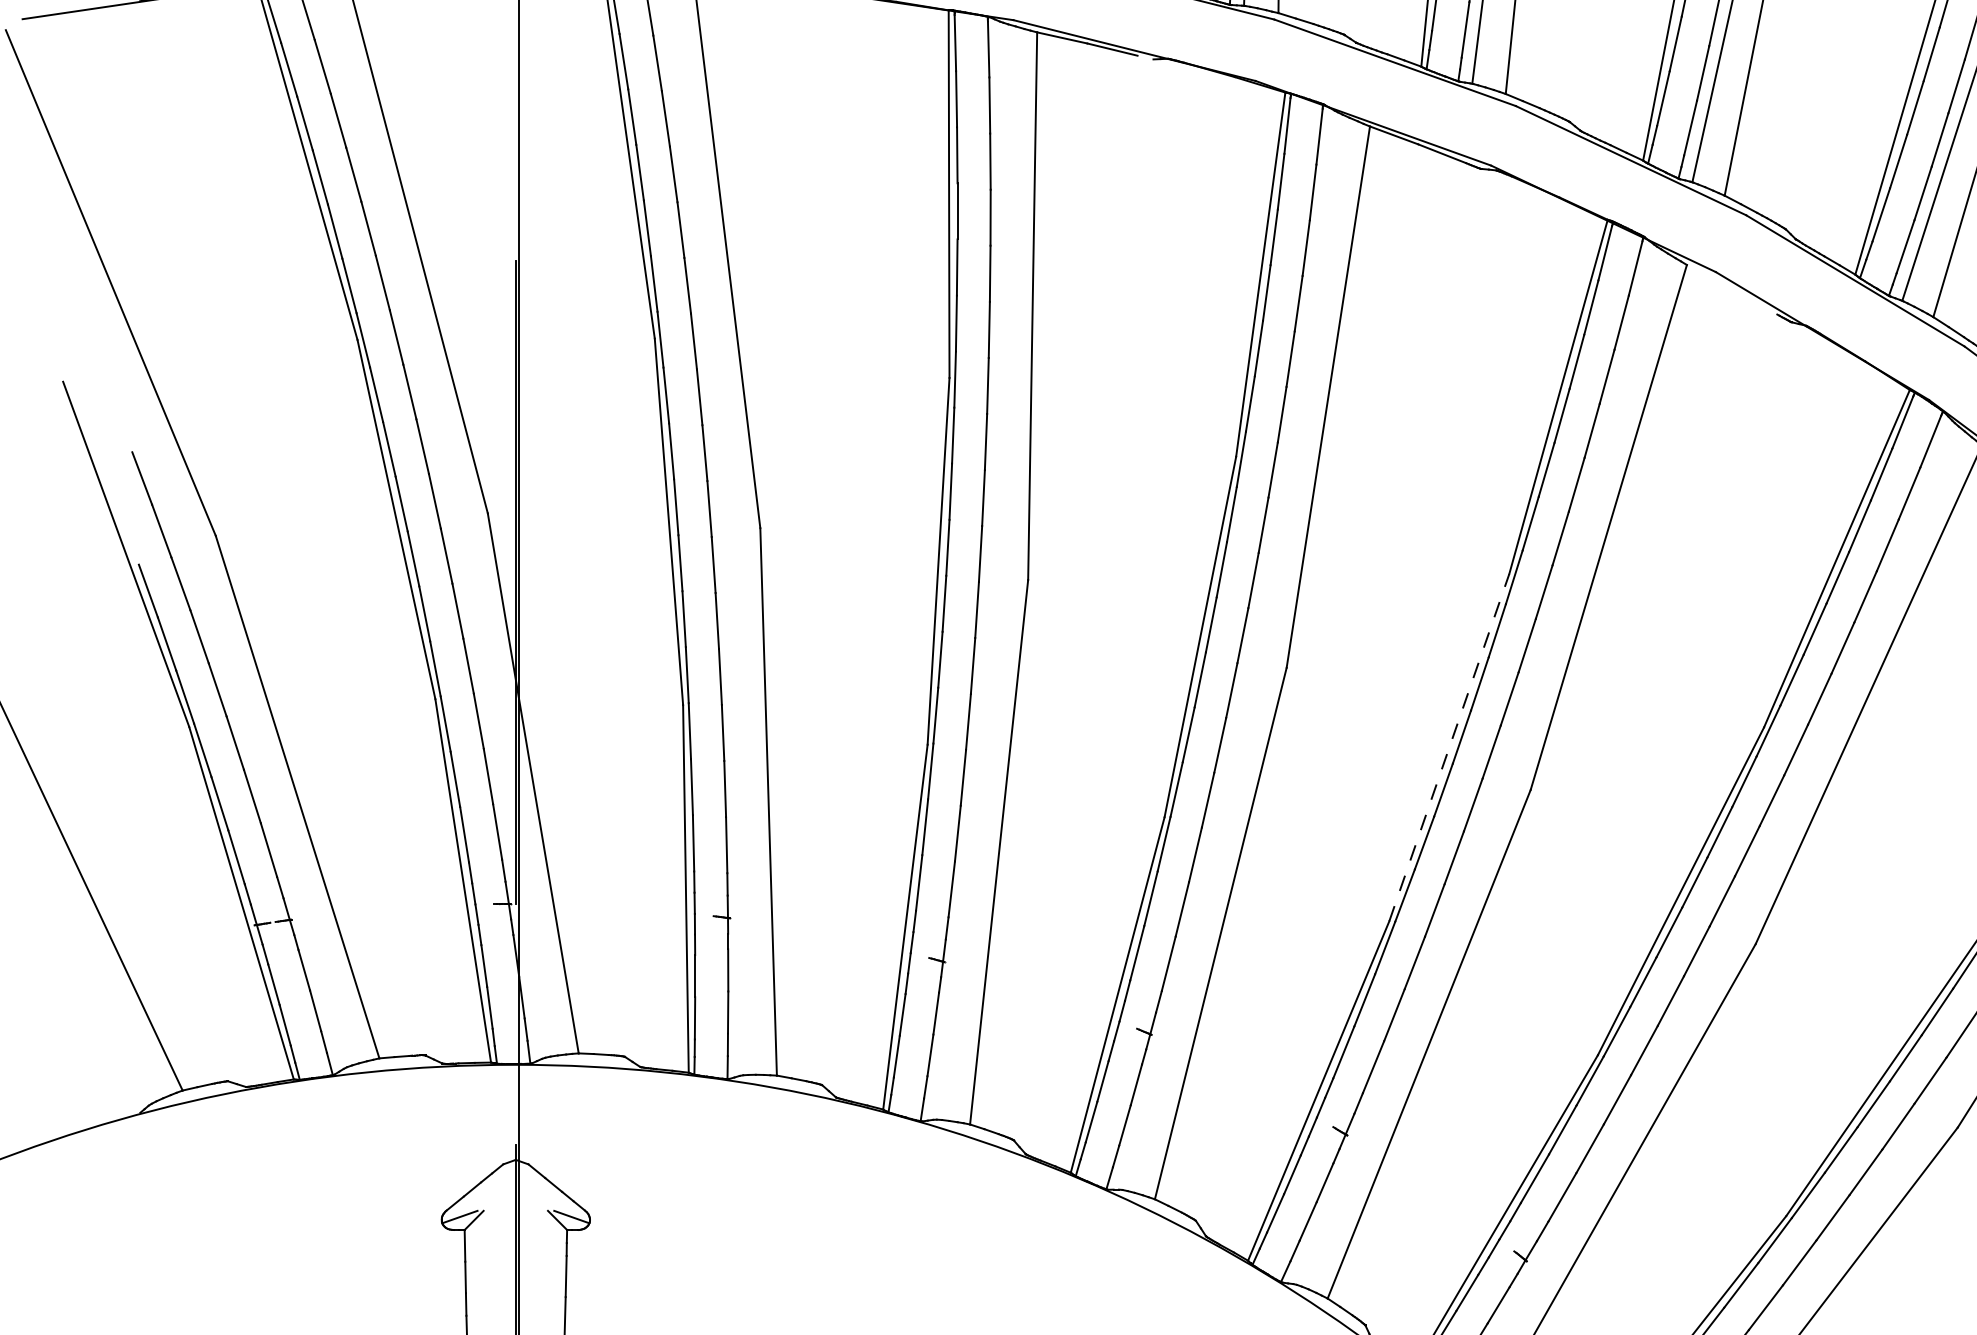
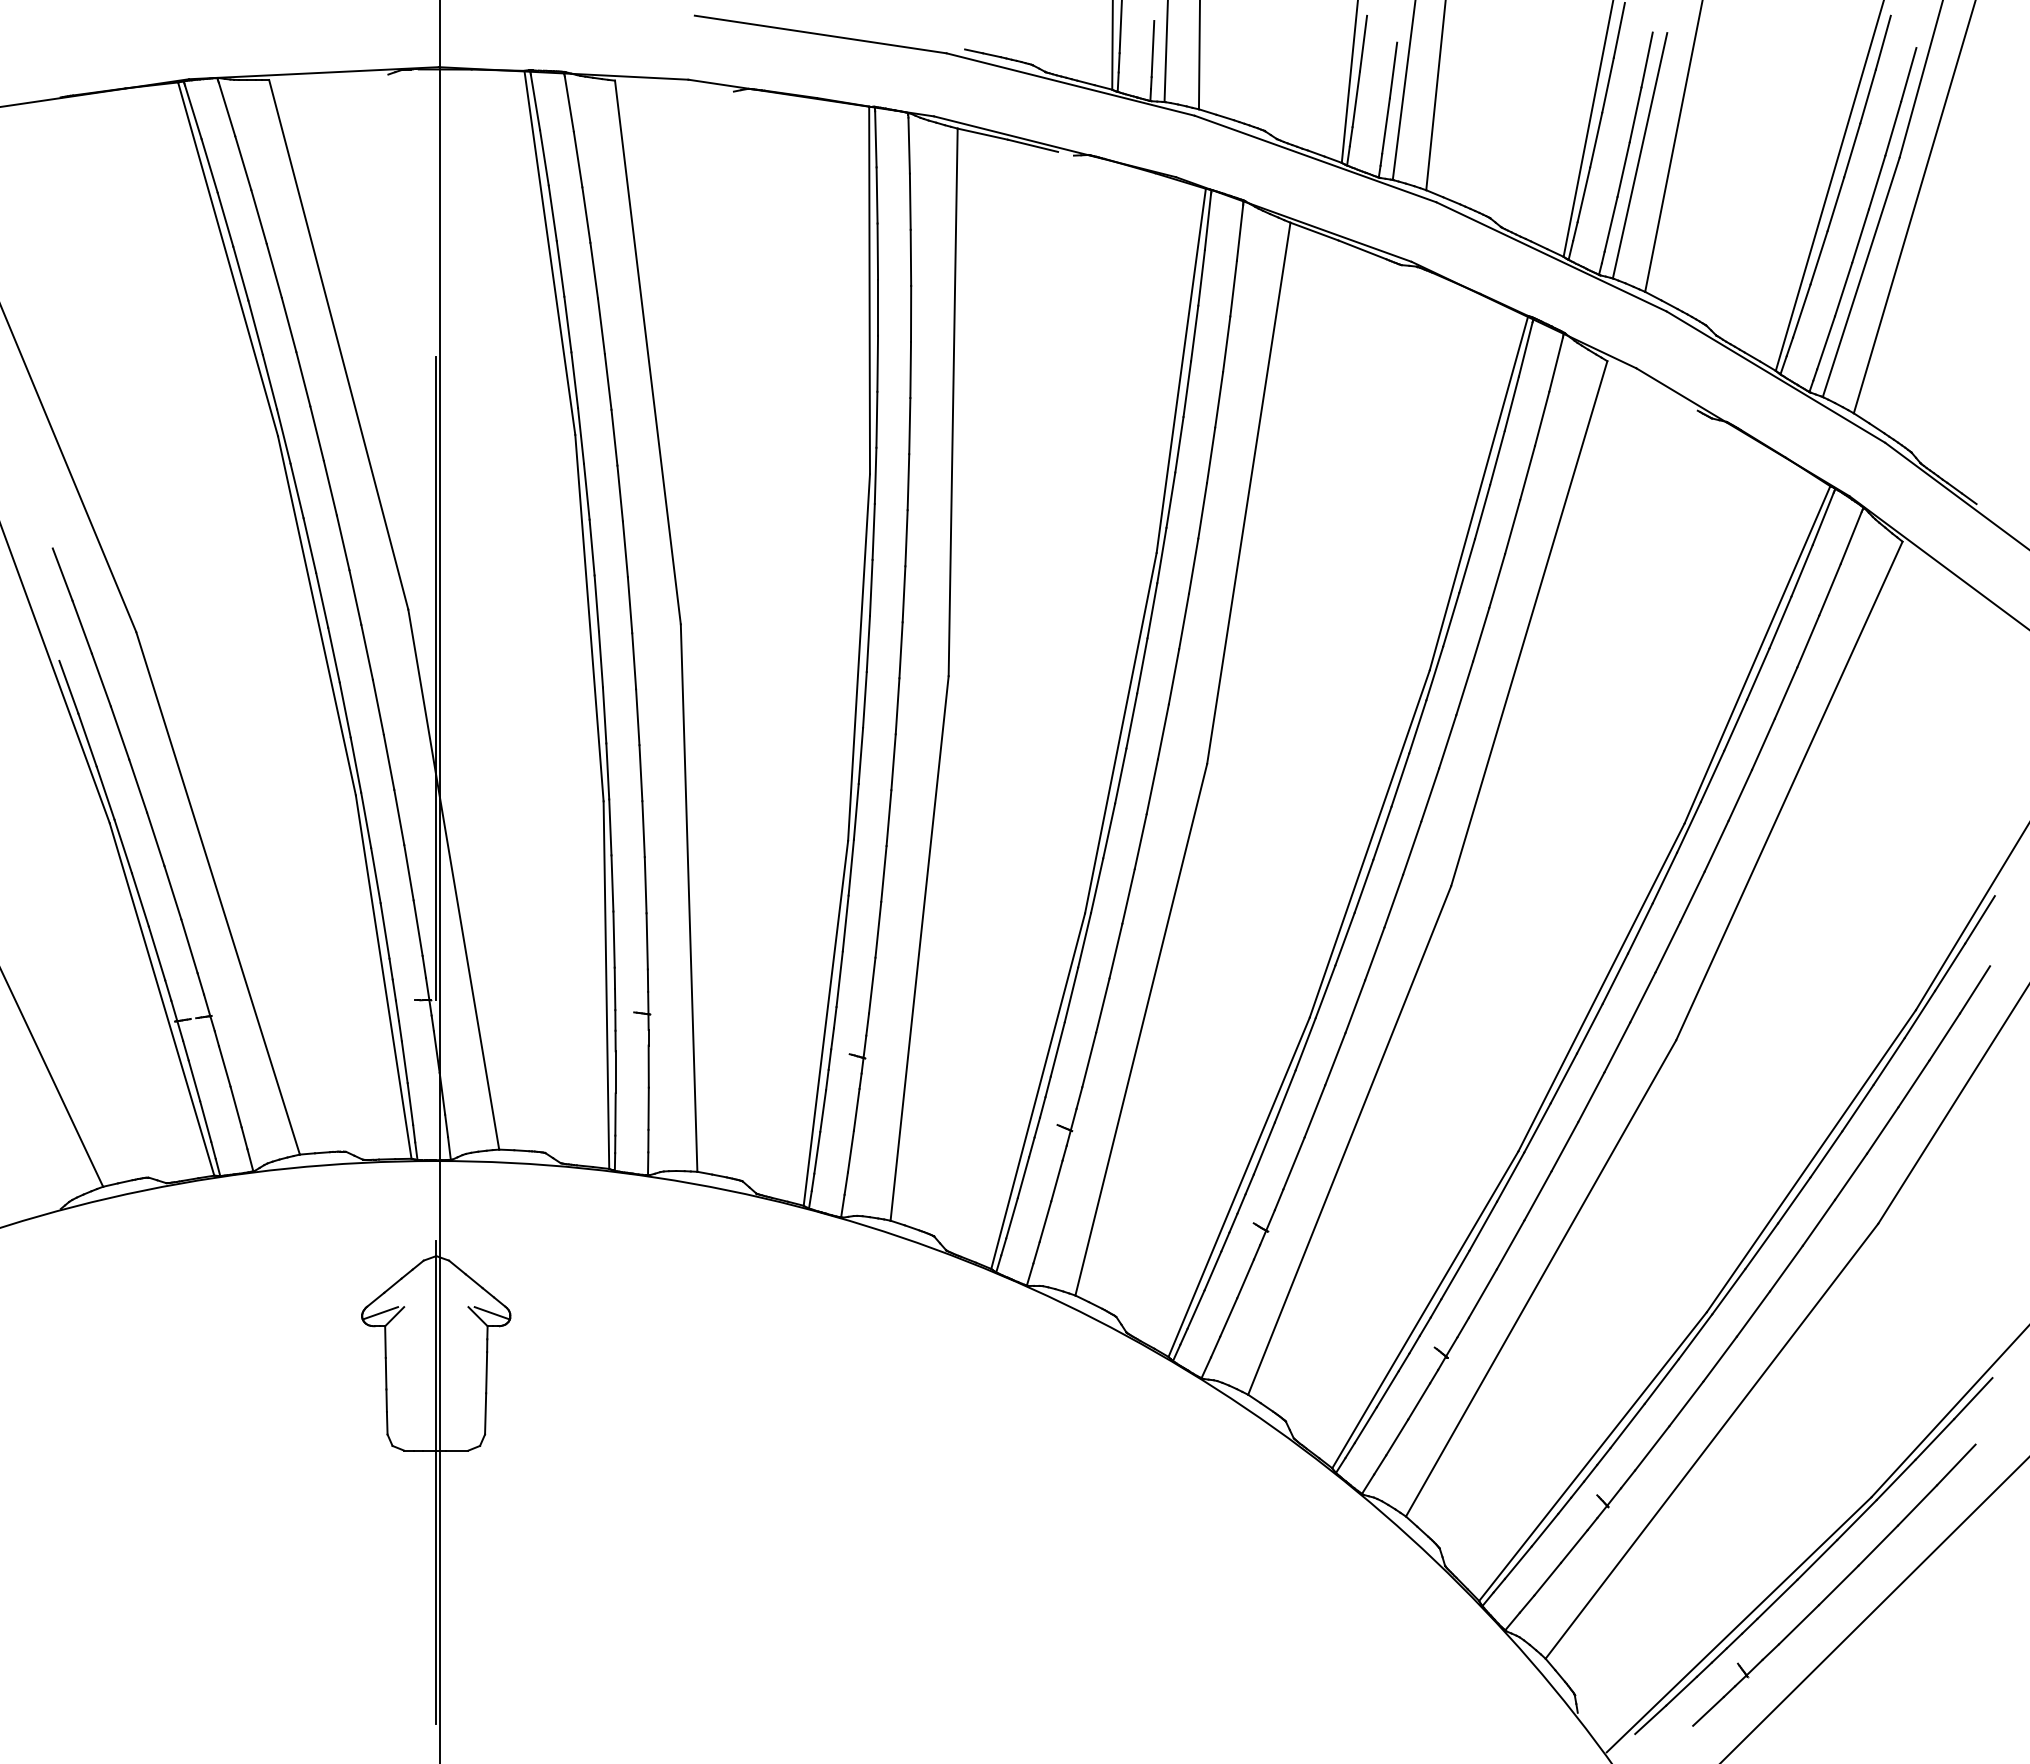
line: (1449, 747) -> (1369, 843), dashed -> solid

